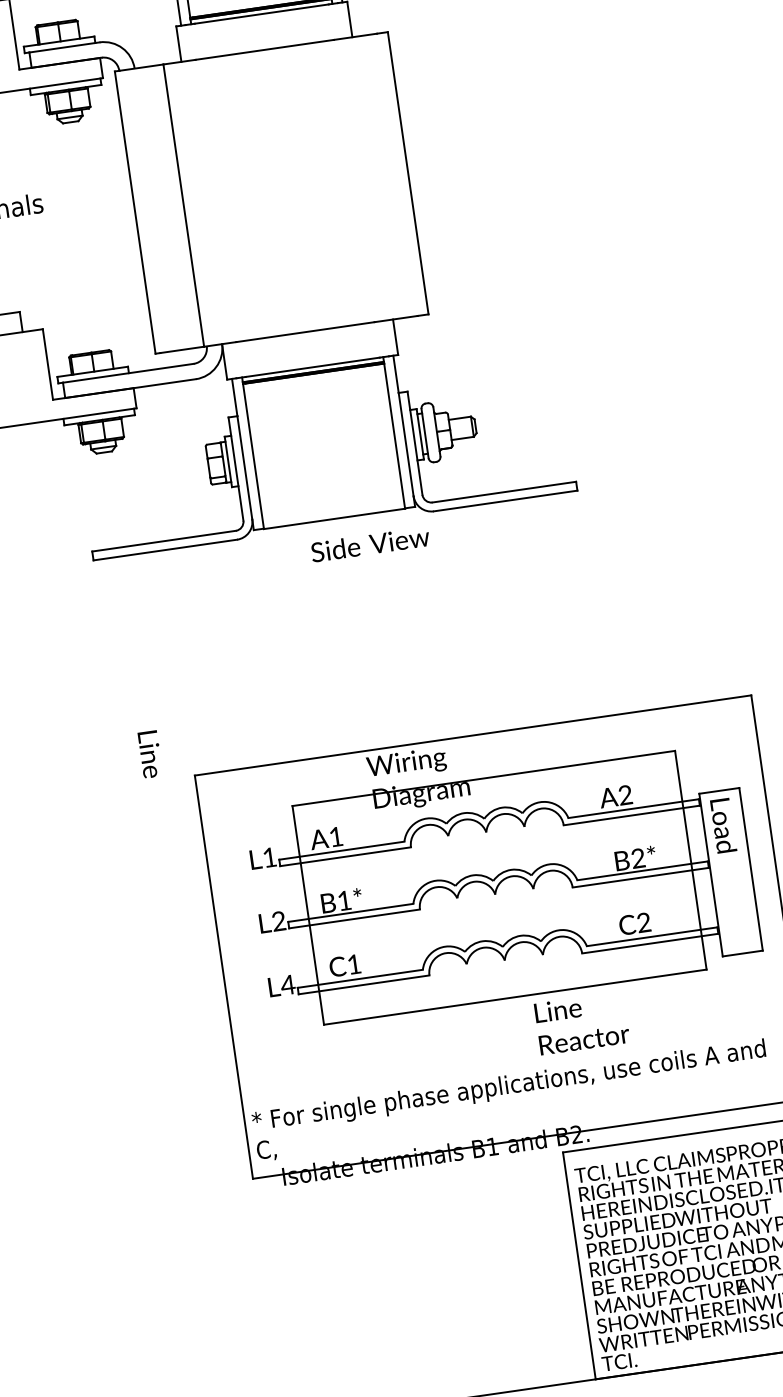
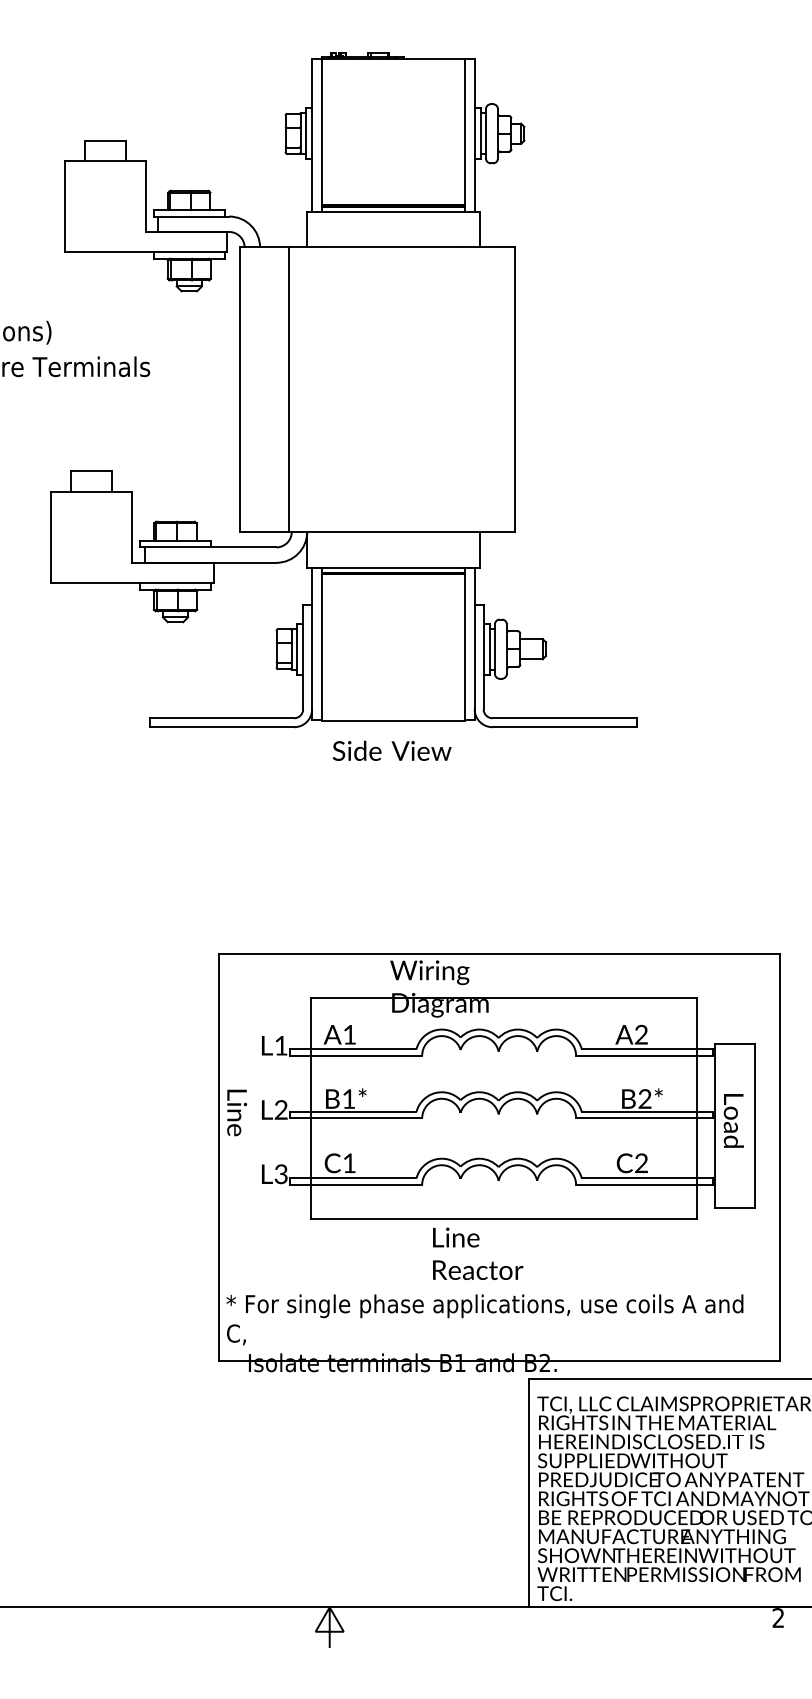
text: (369, 544) -> (391, 750), moved
text: (150, 753) -> (237, 1112), moved
text: (723, 825) -> (733, 1120), moved
text: (287, 985) -> (280, 1174), L4 -> L3
text: (582, 1022) -> (478, 1253), moved

